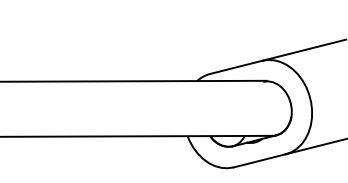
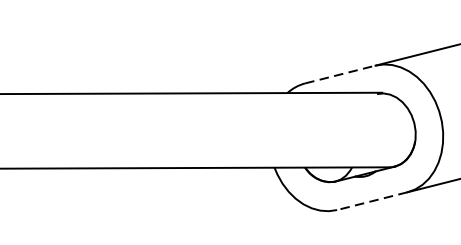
line: (236, 67) -> (340, 74), solid -> dashed
line: (259, 160) -> (371, 200), solid -> dashed

